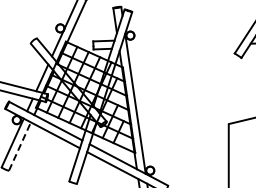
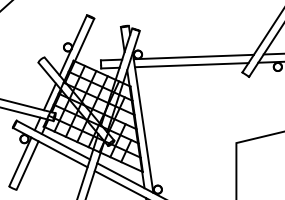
line: (185, 37) -> (193, 56), added
line: (183, 46) -> (191, 65), added
line: (19, 146) -> (27, 165), dashed -> solid

